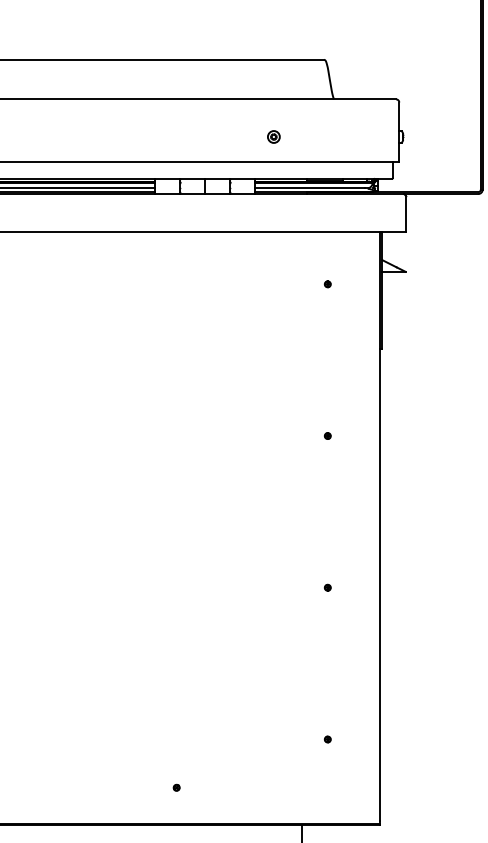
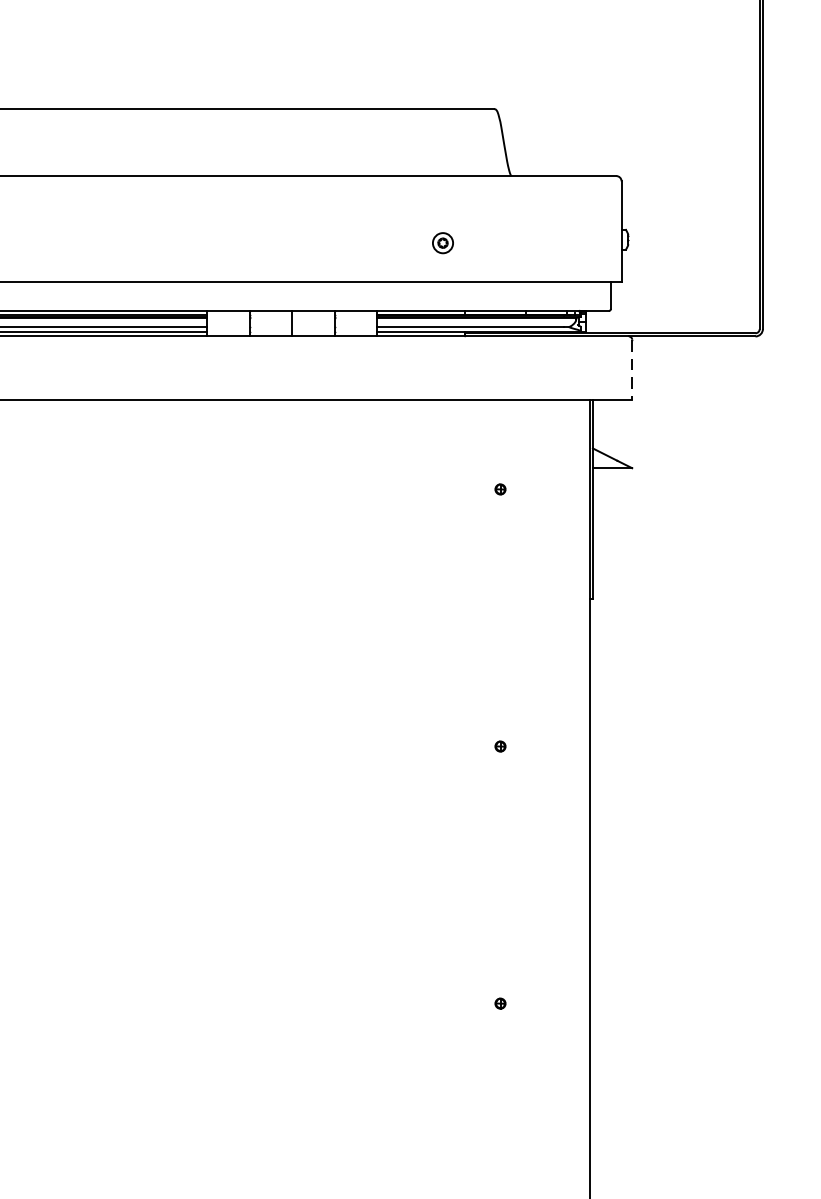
part: (273, 136) -> (442, 242), moved
line: (405, 213) -> (632, 369), solid -> dashed

